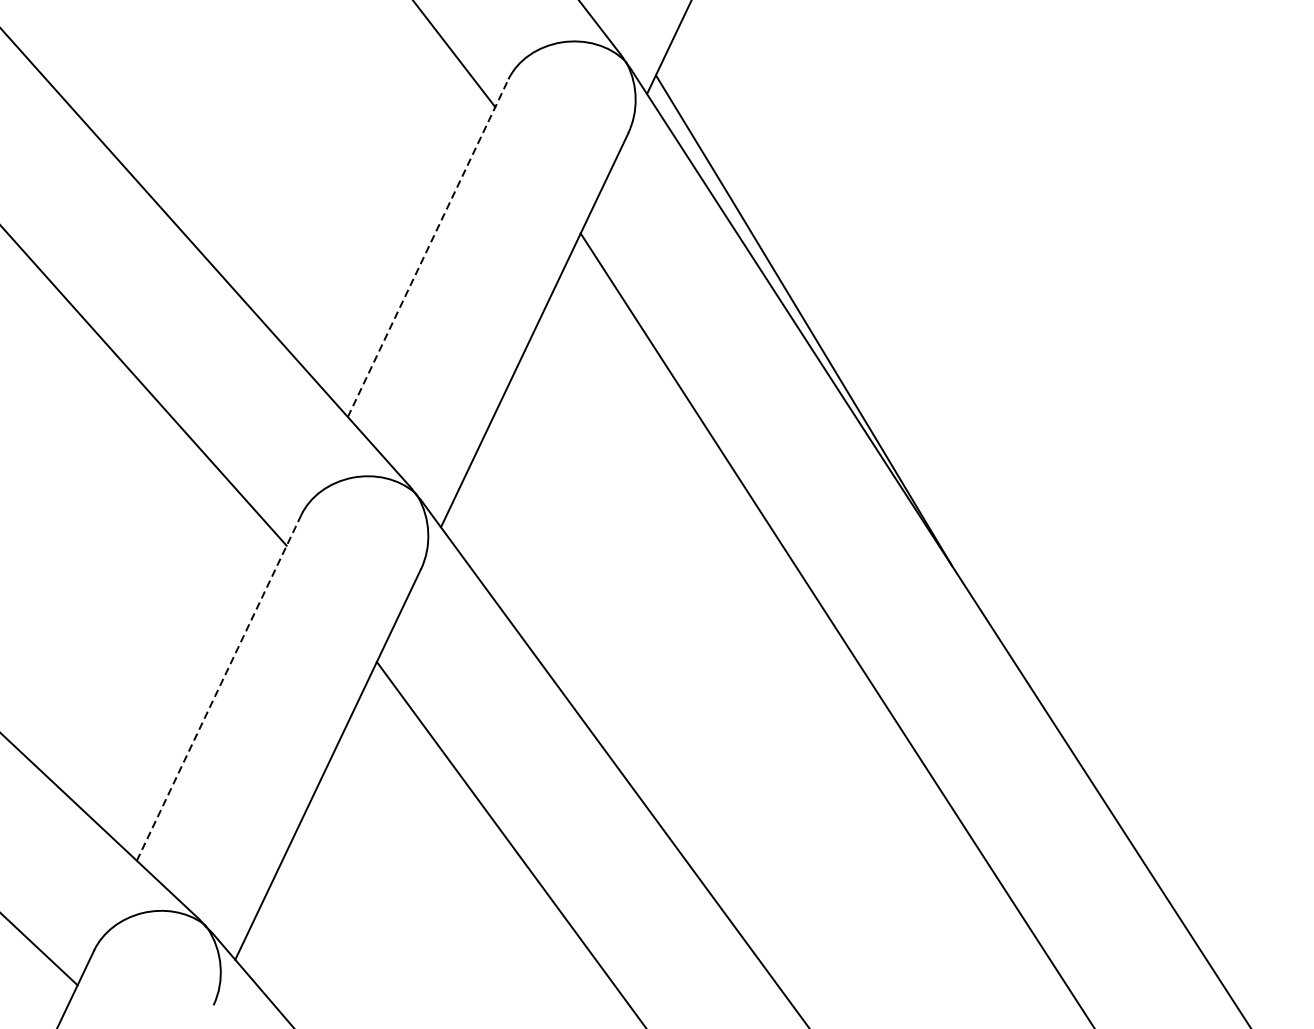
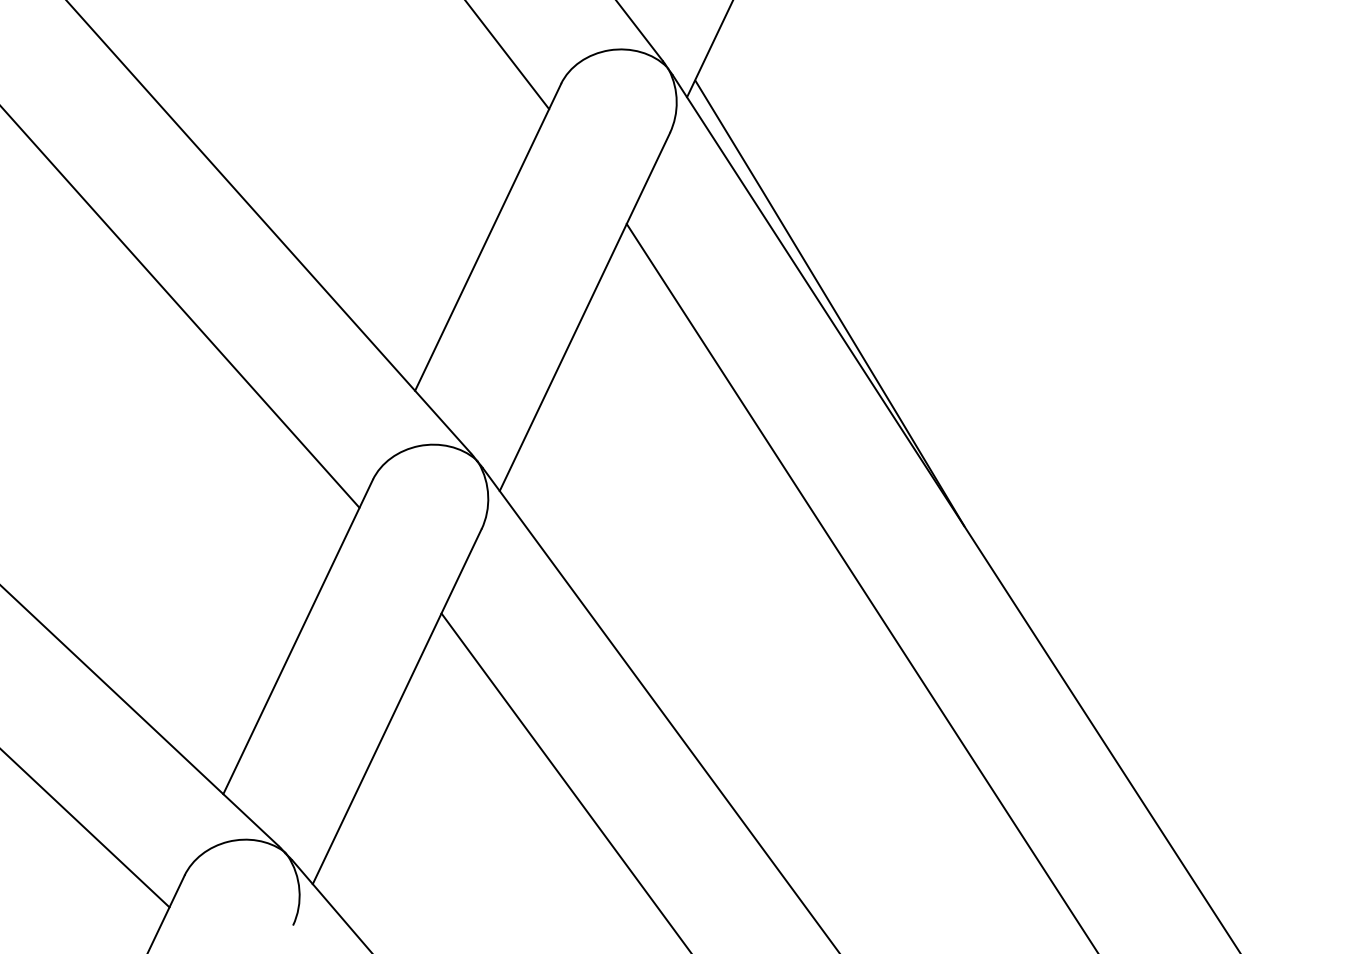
line: (428, 248) -> (488, 237), dashed -> solid
line: (219, 687) -> (298, 636), dashed -> solid

